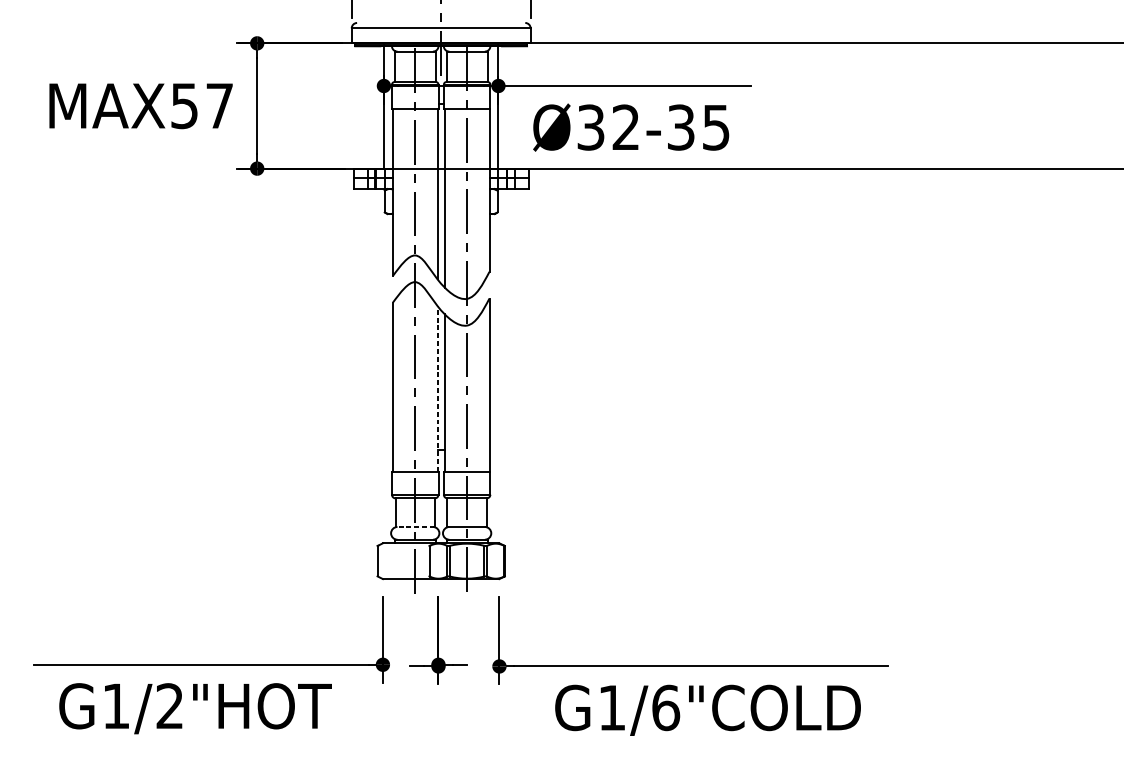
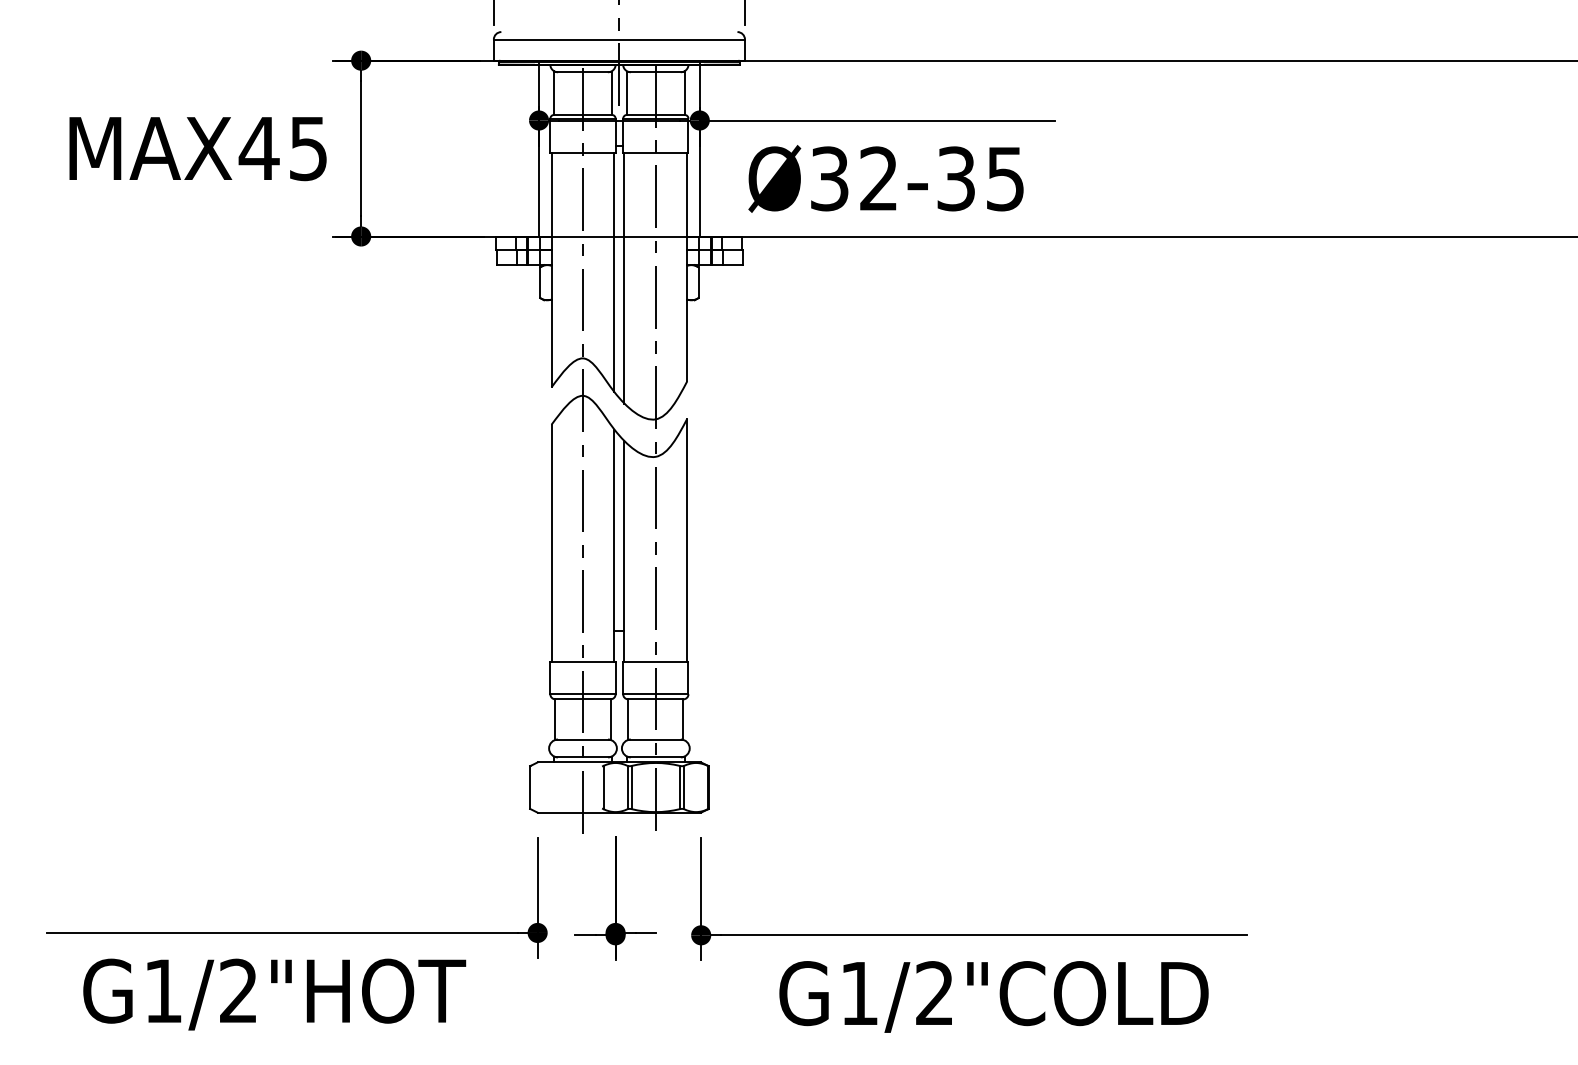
text: (201, 106) -> (282, 149), MAX57 -> MAX45
line: (437, 388) -> (614, 545), dashed -> solid
line: (415, 526) -> (583, 739), dashed -> solid
text: (665, 707) -> (934, 993), G1/6"COLD -> G1/2"COLD

